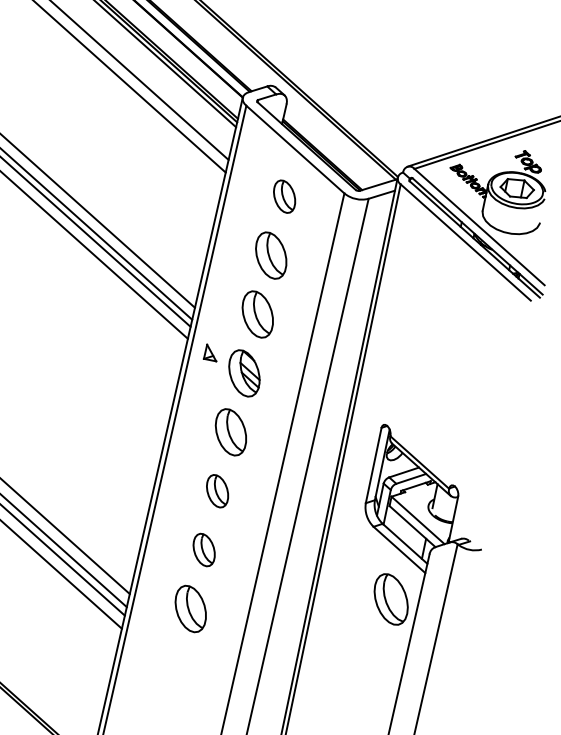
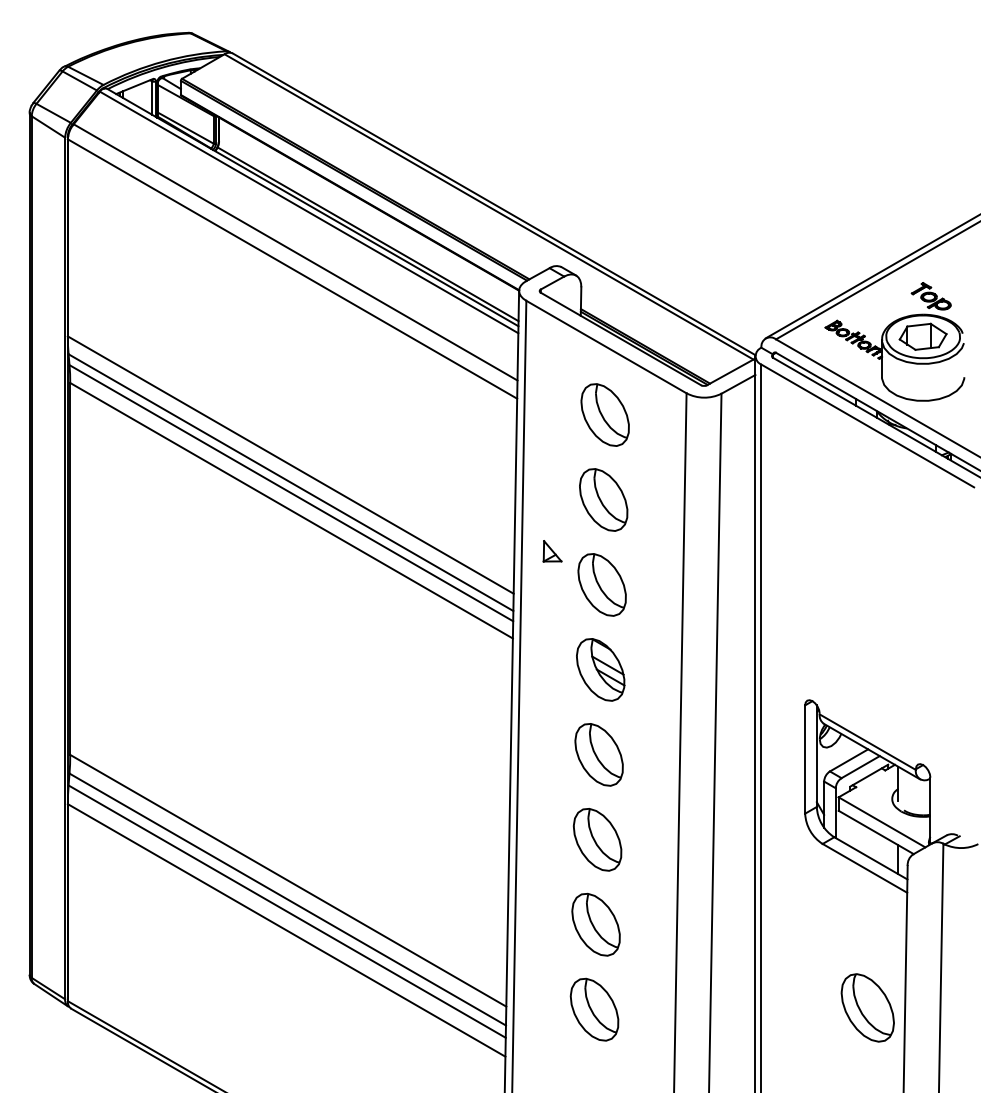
part: (284, 196) -> (604, 414), size x1.43
part: (211, 353) -> (552, 551), moved
part: (217, 490) -> (597, 839), size x1.43
part: (203, 549) -> (595, 924), size x1.43
part: (391, 599) -> (867, 1007), moved

